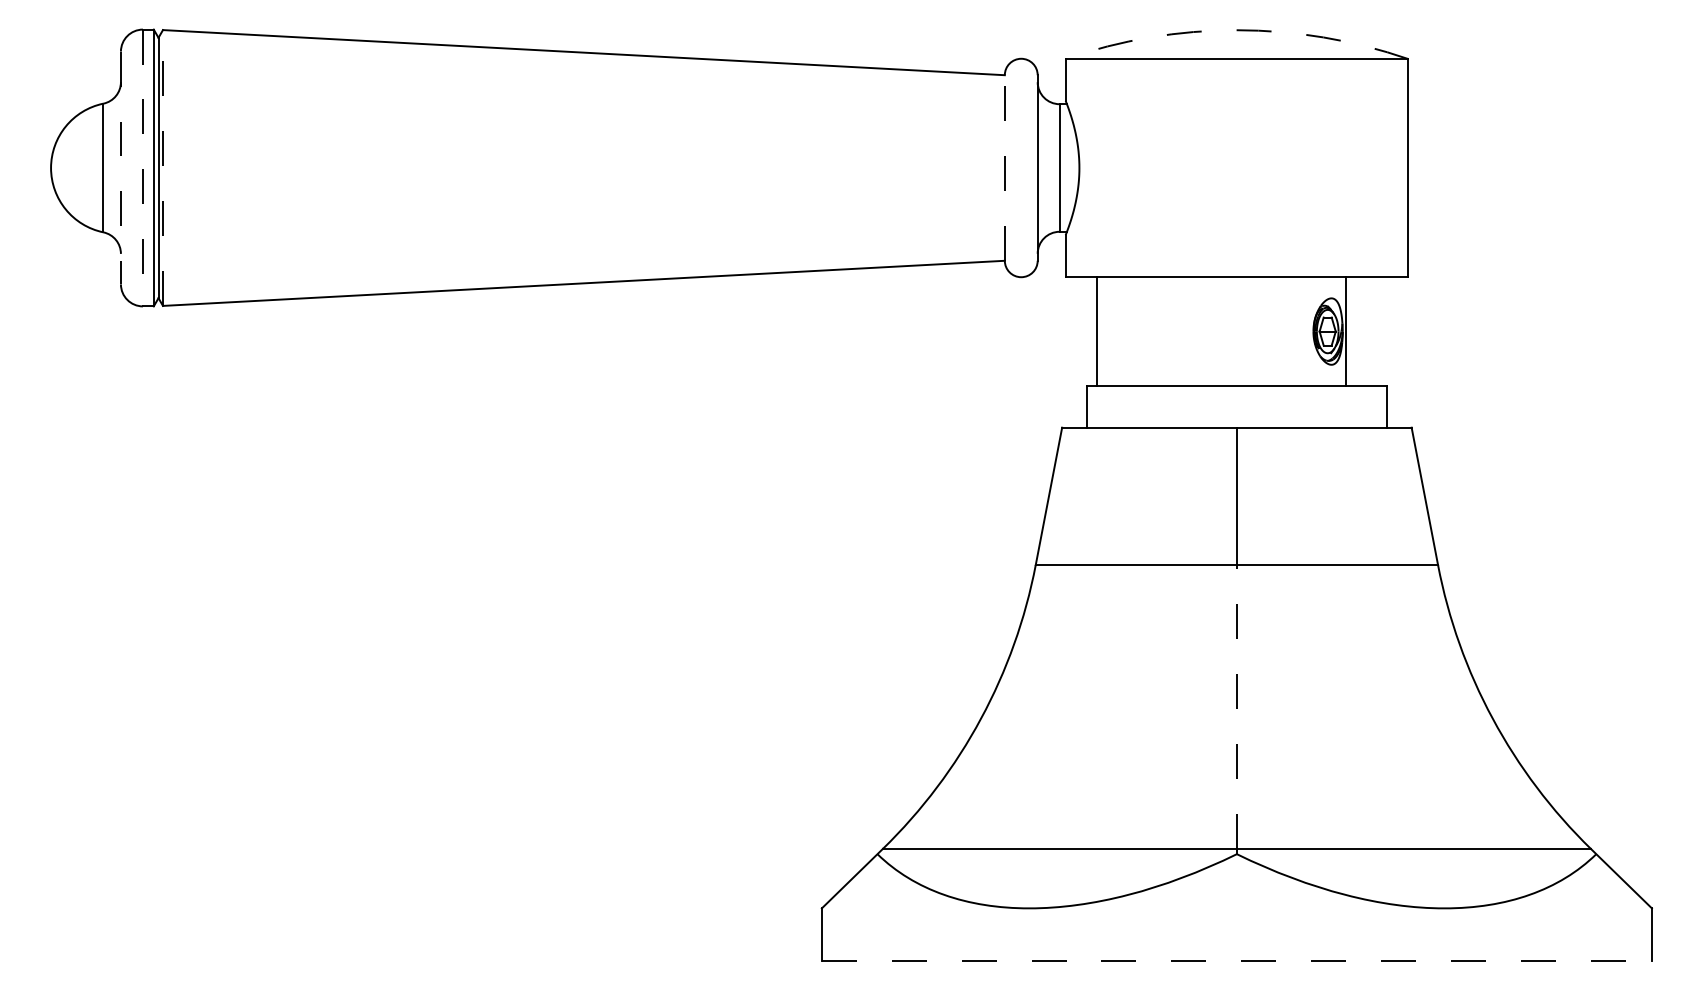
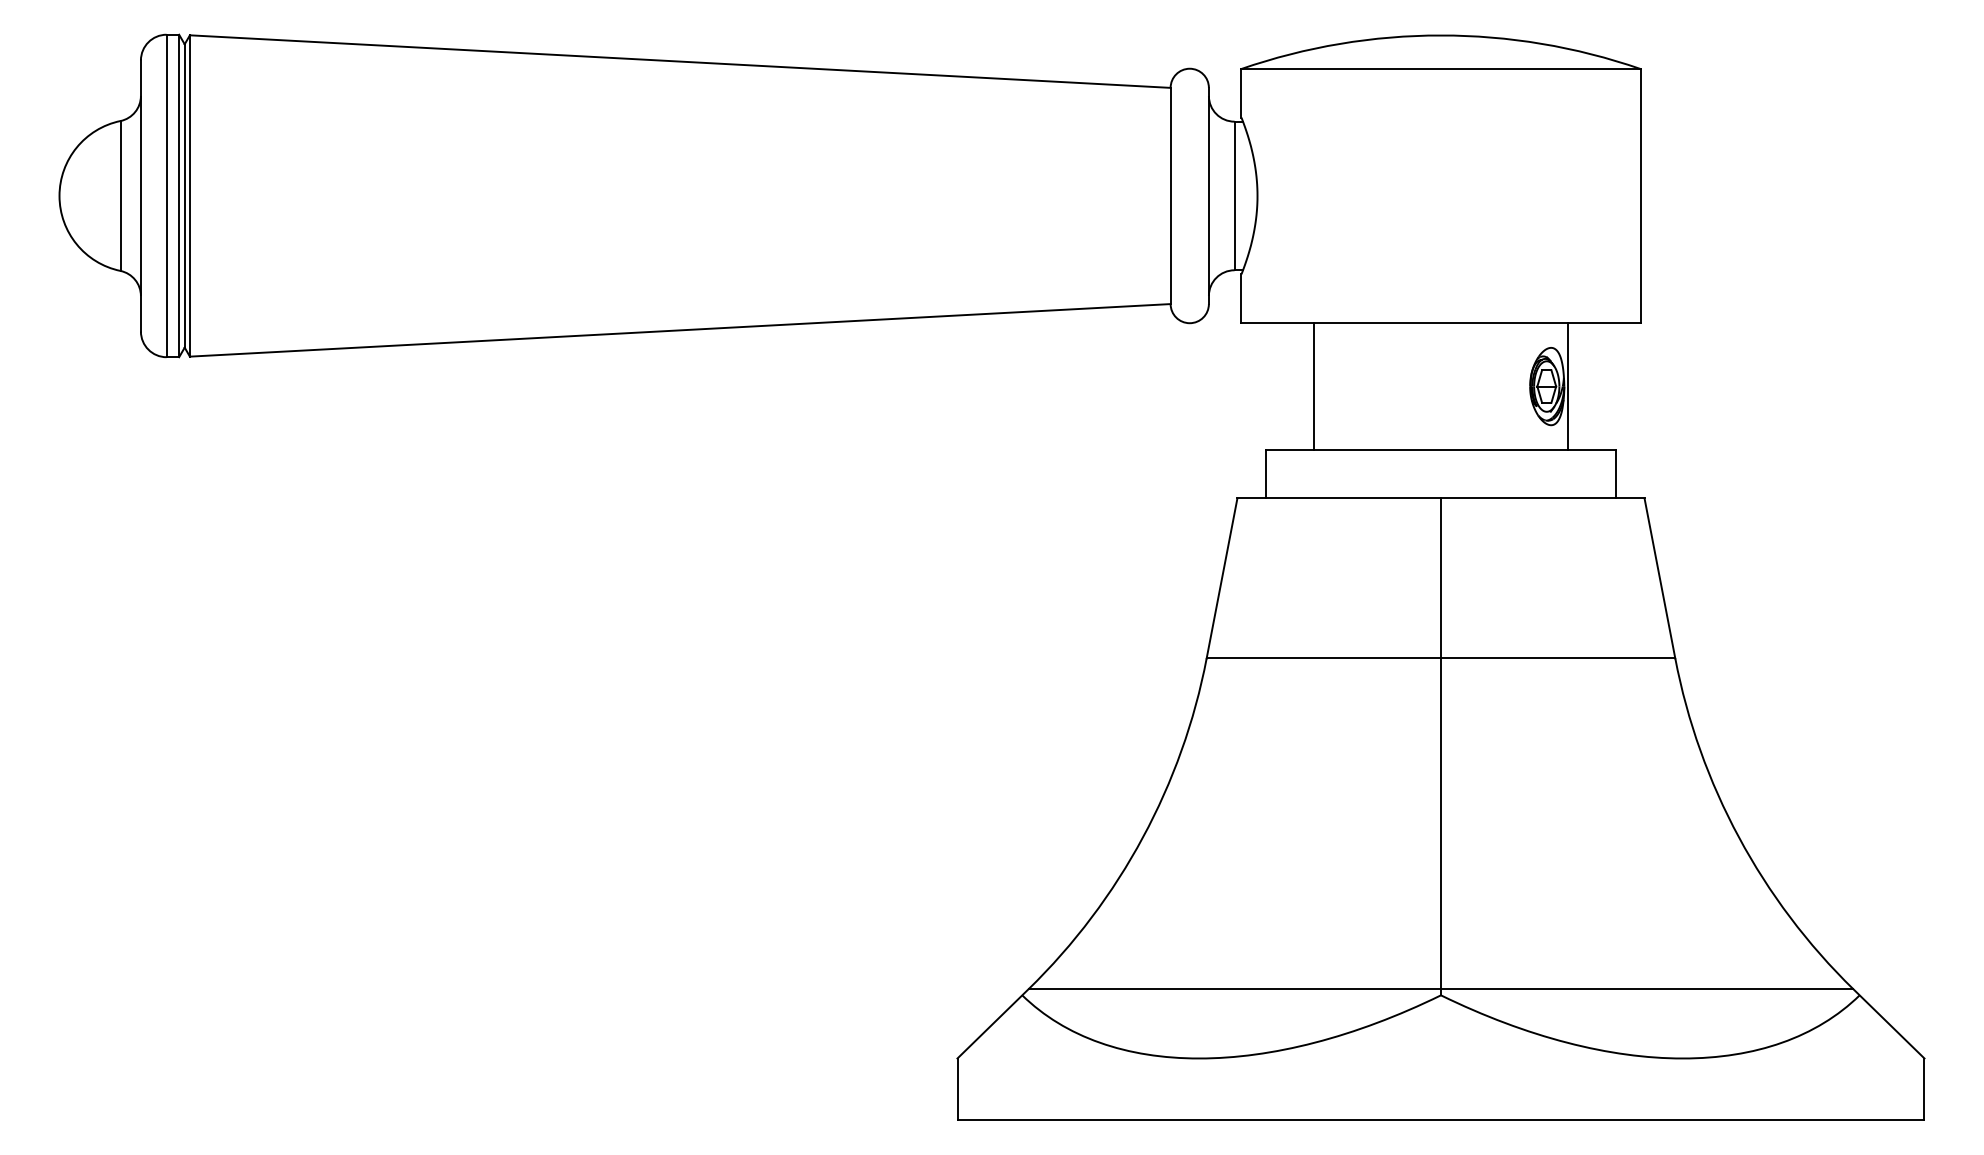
arc: (1236, 30) -> (1440, 35), dashed -> solid
line: (120, 167) -> (140, 195), dashed -> solid
line: (162, 167) -> (189, 195), dashed -> solid
line: (1004, 167) -> (1170, 195), dashed -> solid
line: (142, 168) -> (166, 196), dashed -> solid
line: (1096, 331) -> (1313, 386), moved
line: (1236, 706) -> (1440, 823), dashed -> solid
line: (1237, 961) -> (1441, 1120), dashed -> solid

